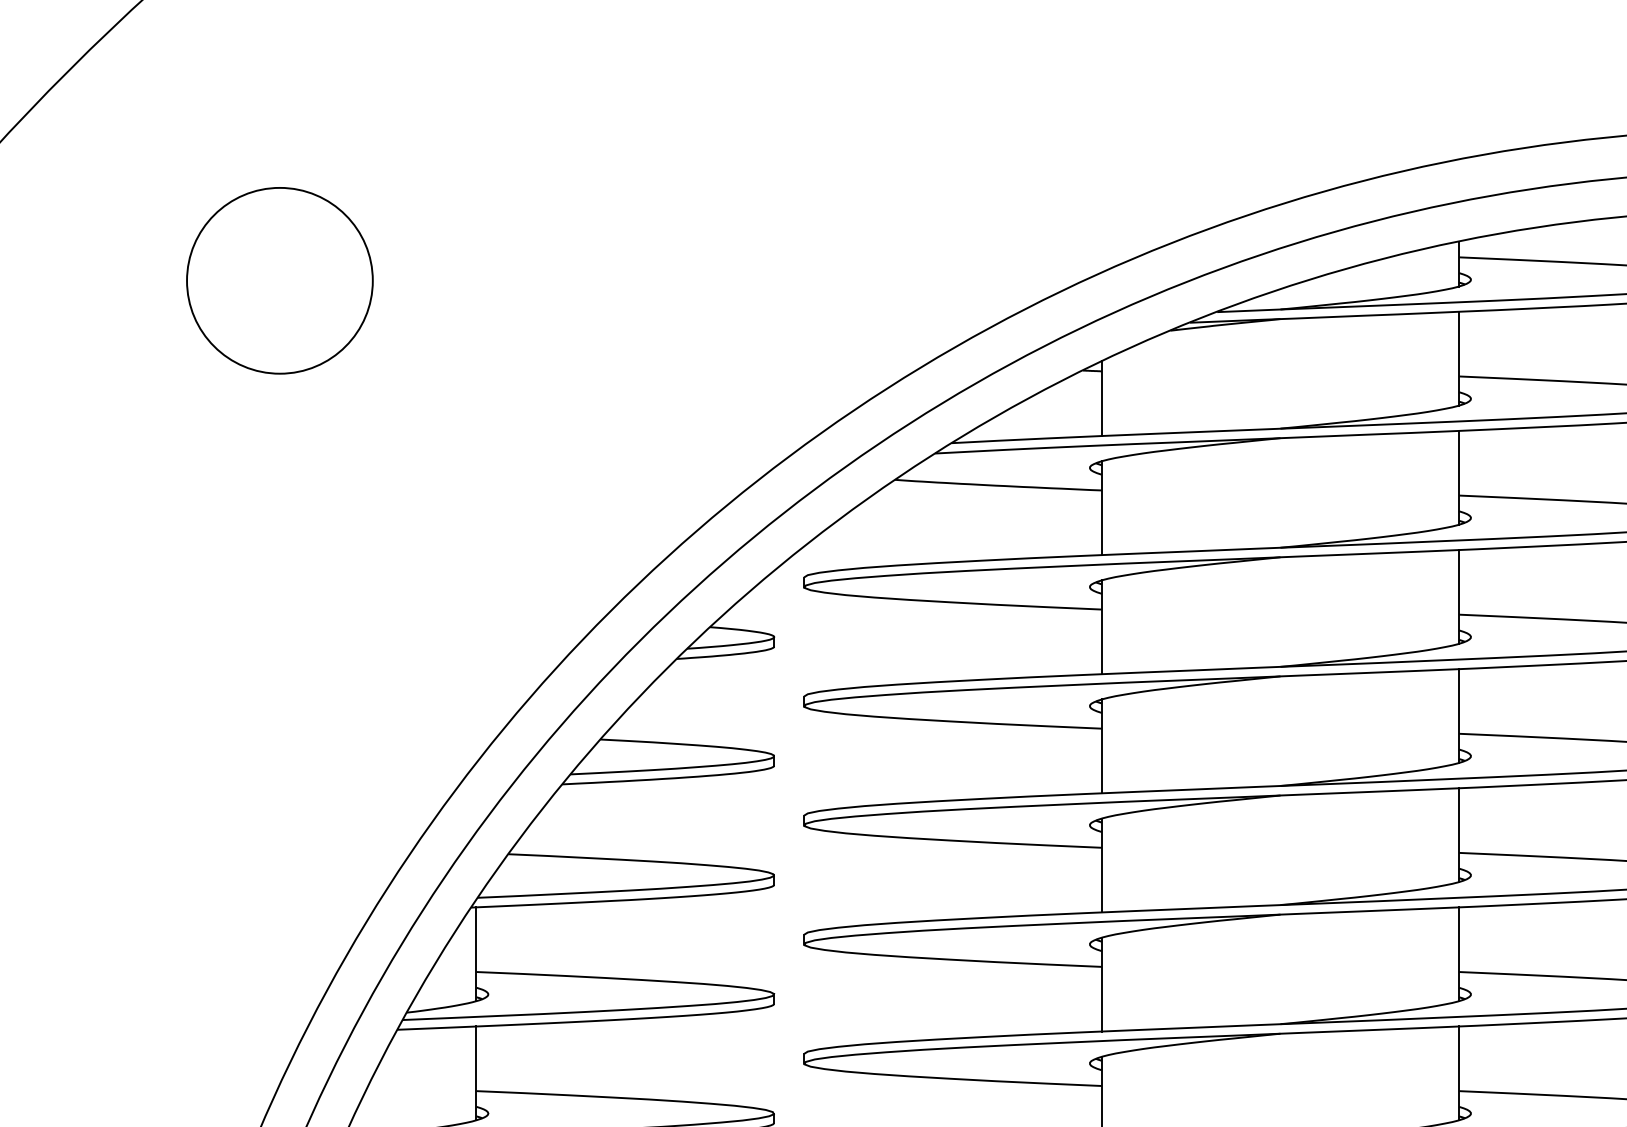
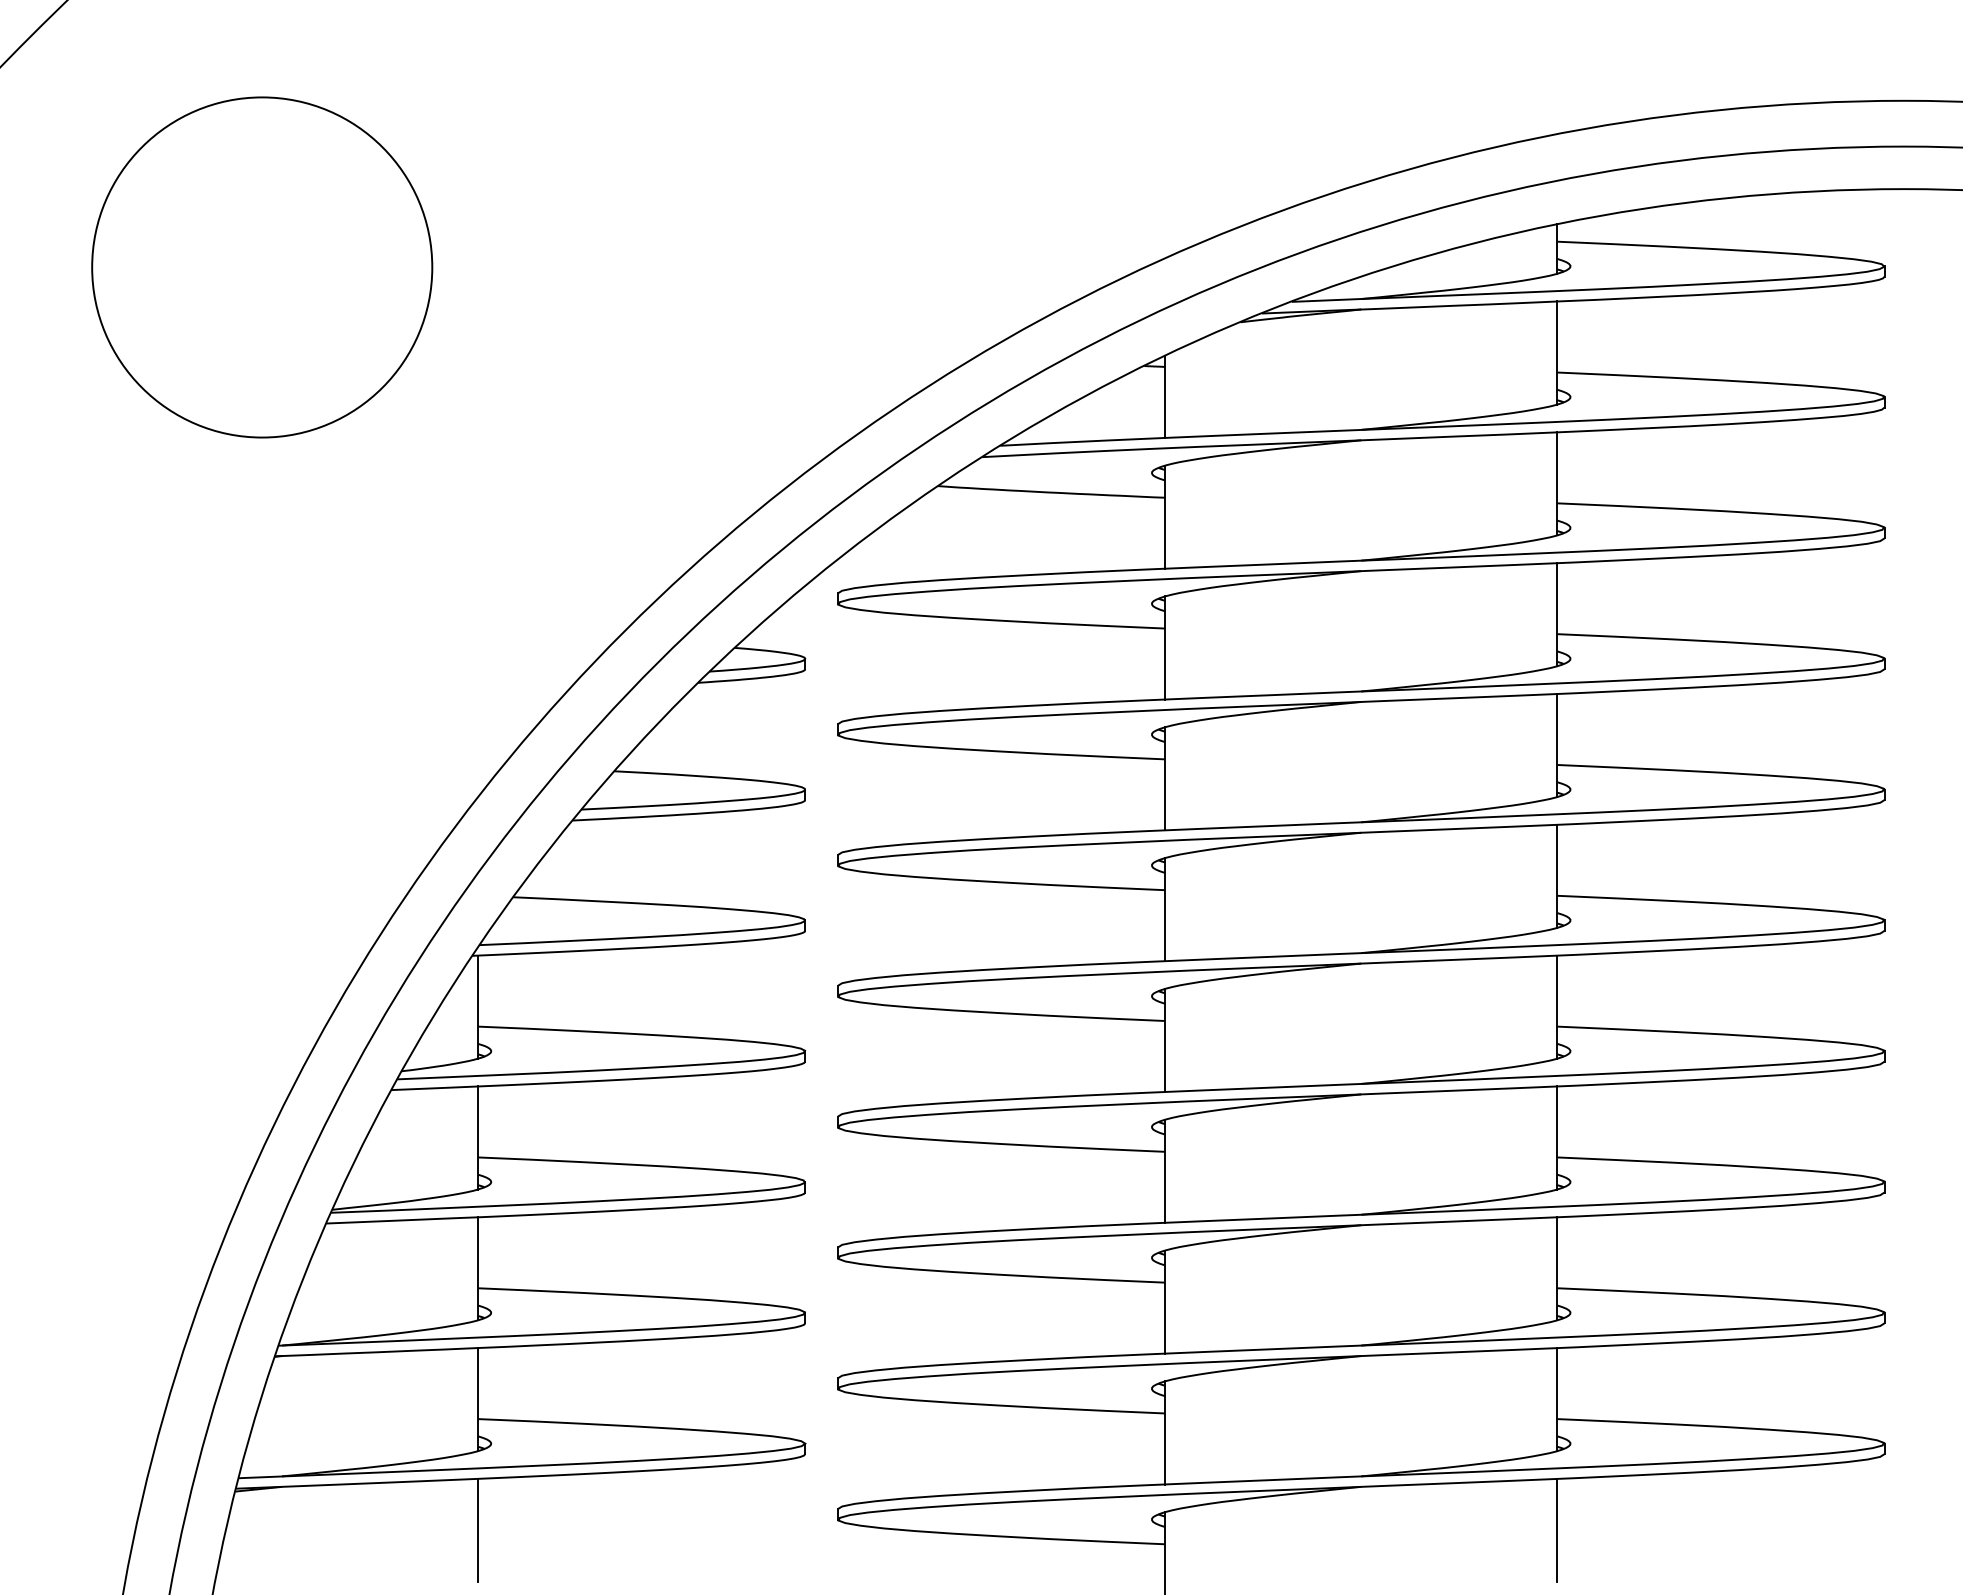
circle: (280, 280) -> (262, 267), size x1.67

